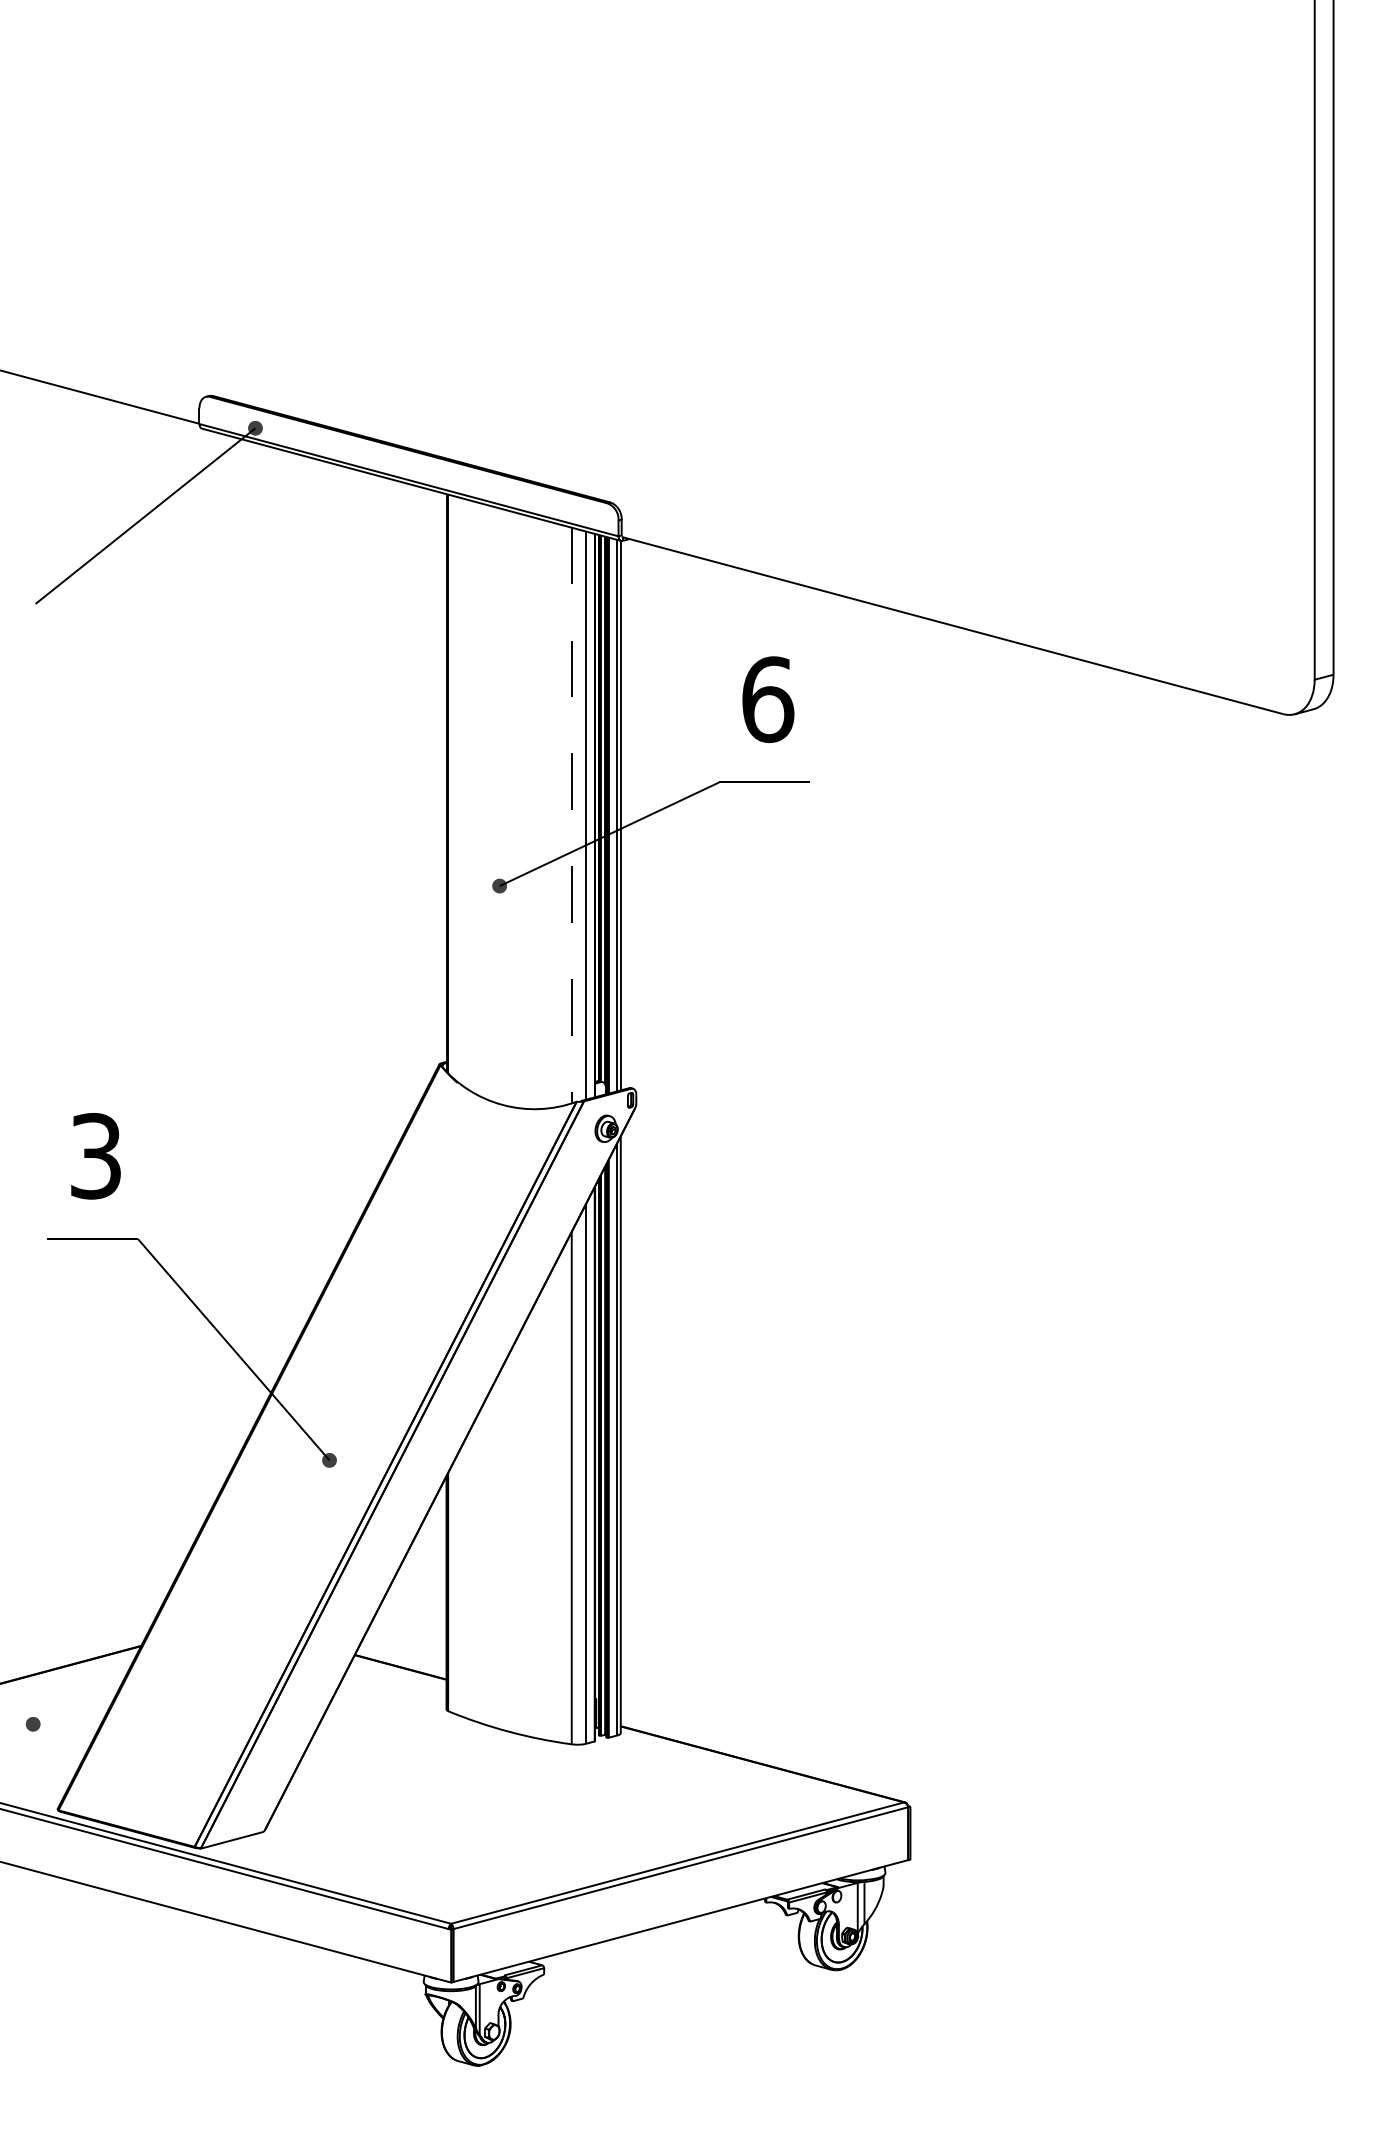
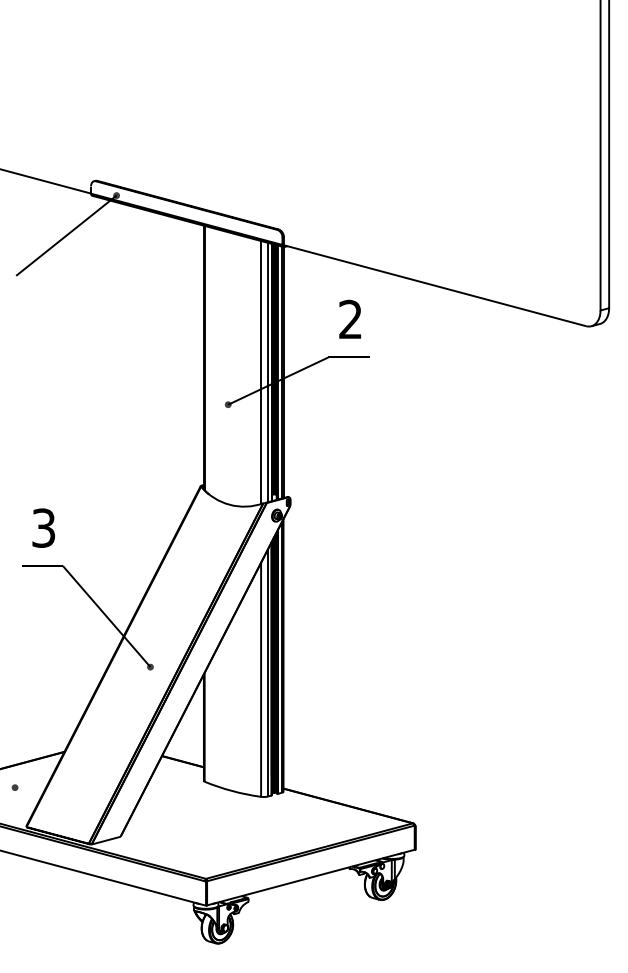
text: (767, 699) -> (350, 319), 6 -> 2
line: (572, 815) -> (261, 372), dashed -> solid

